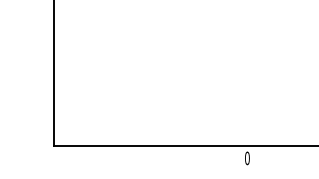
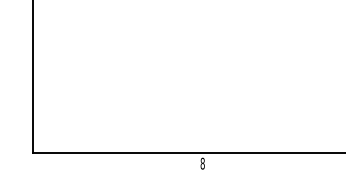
text: (247, 158) -> (202, 163), 0 -> 8

